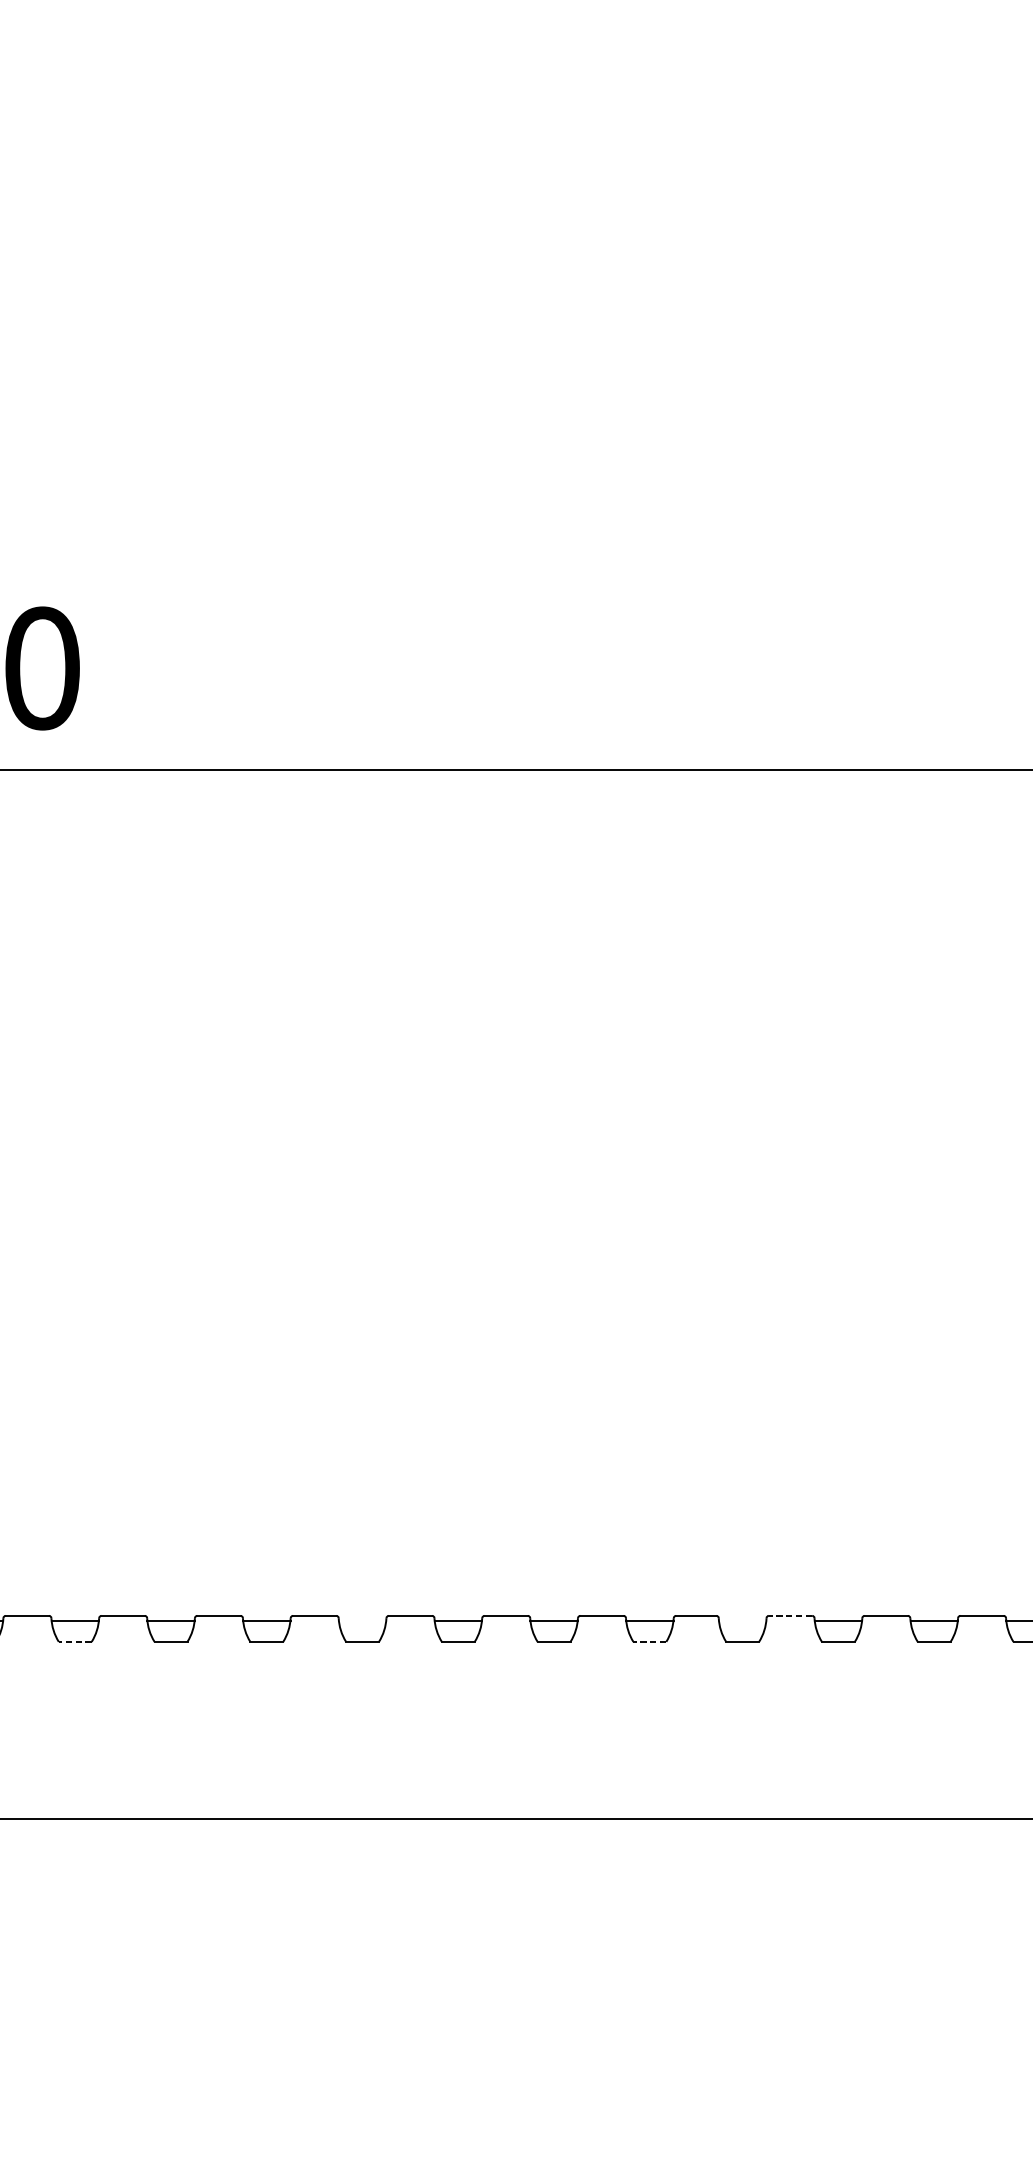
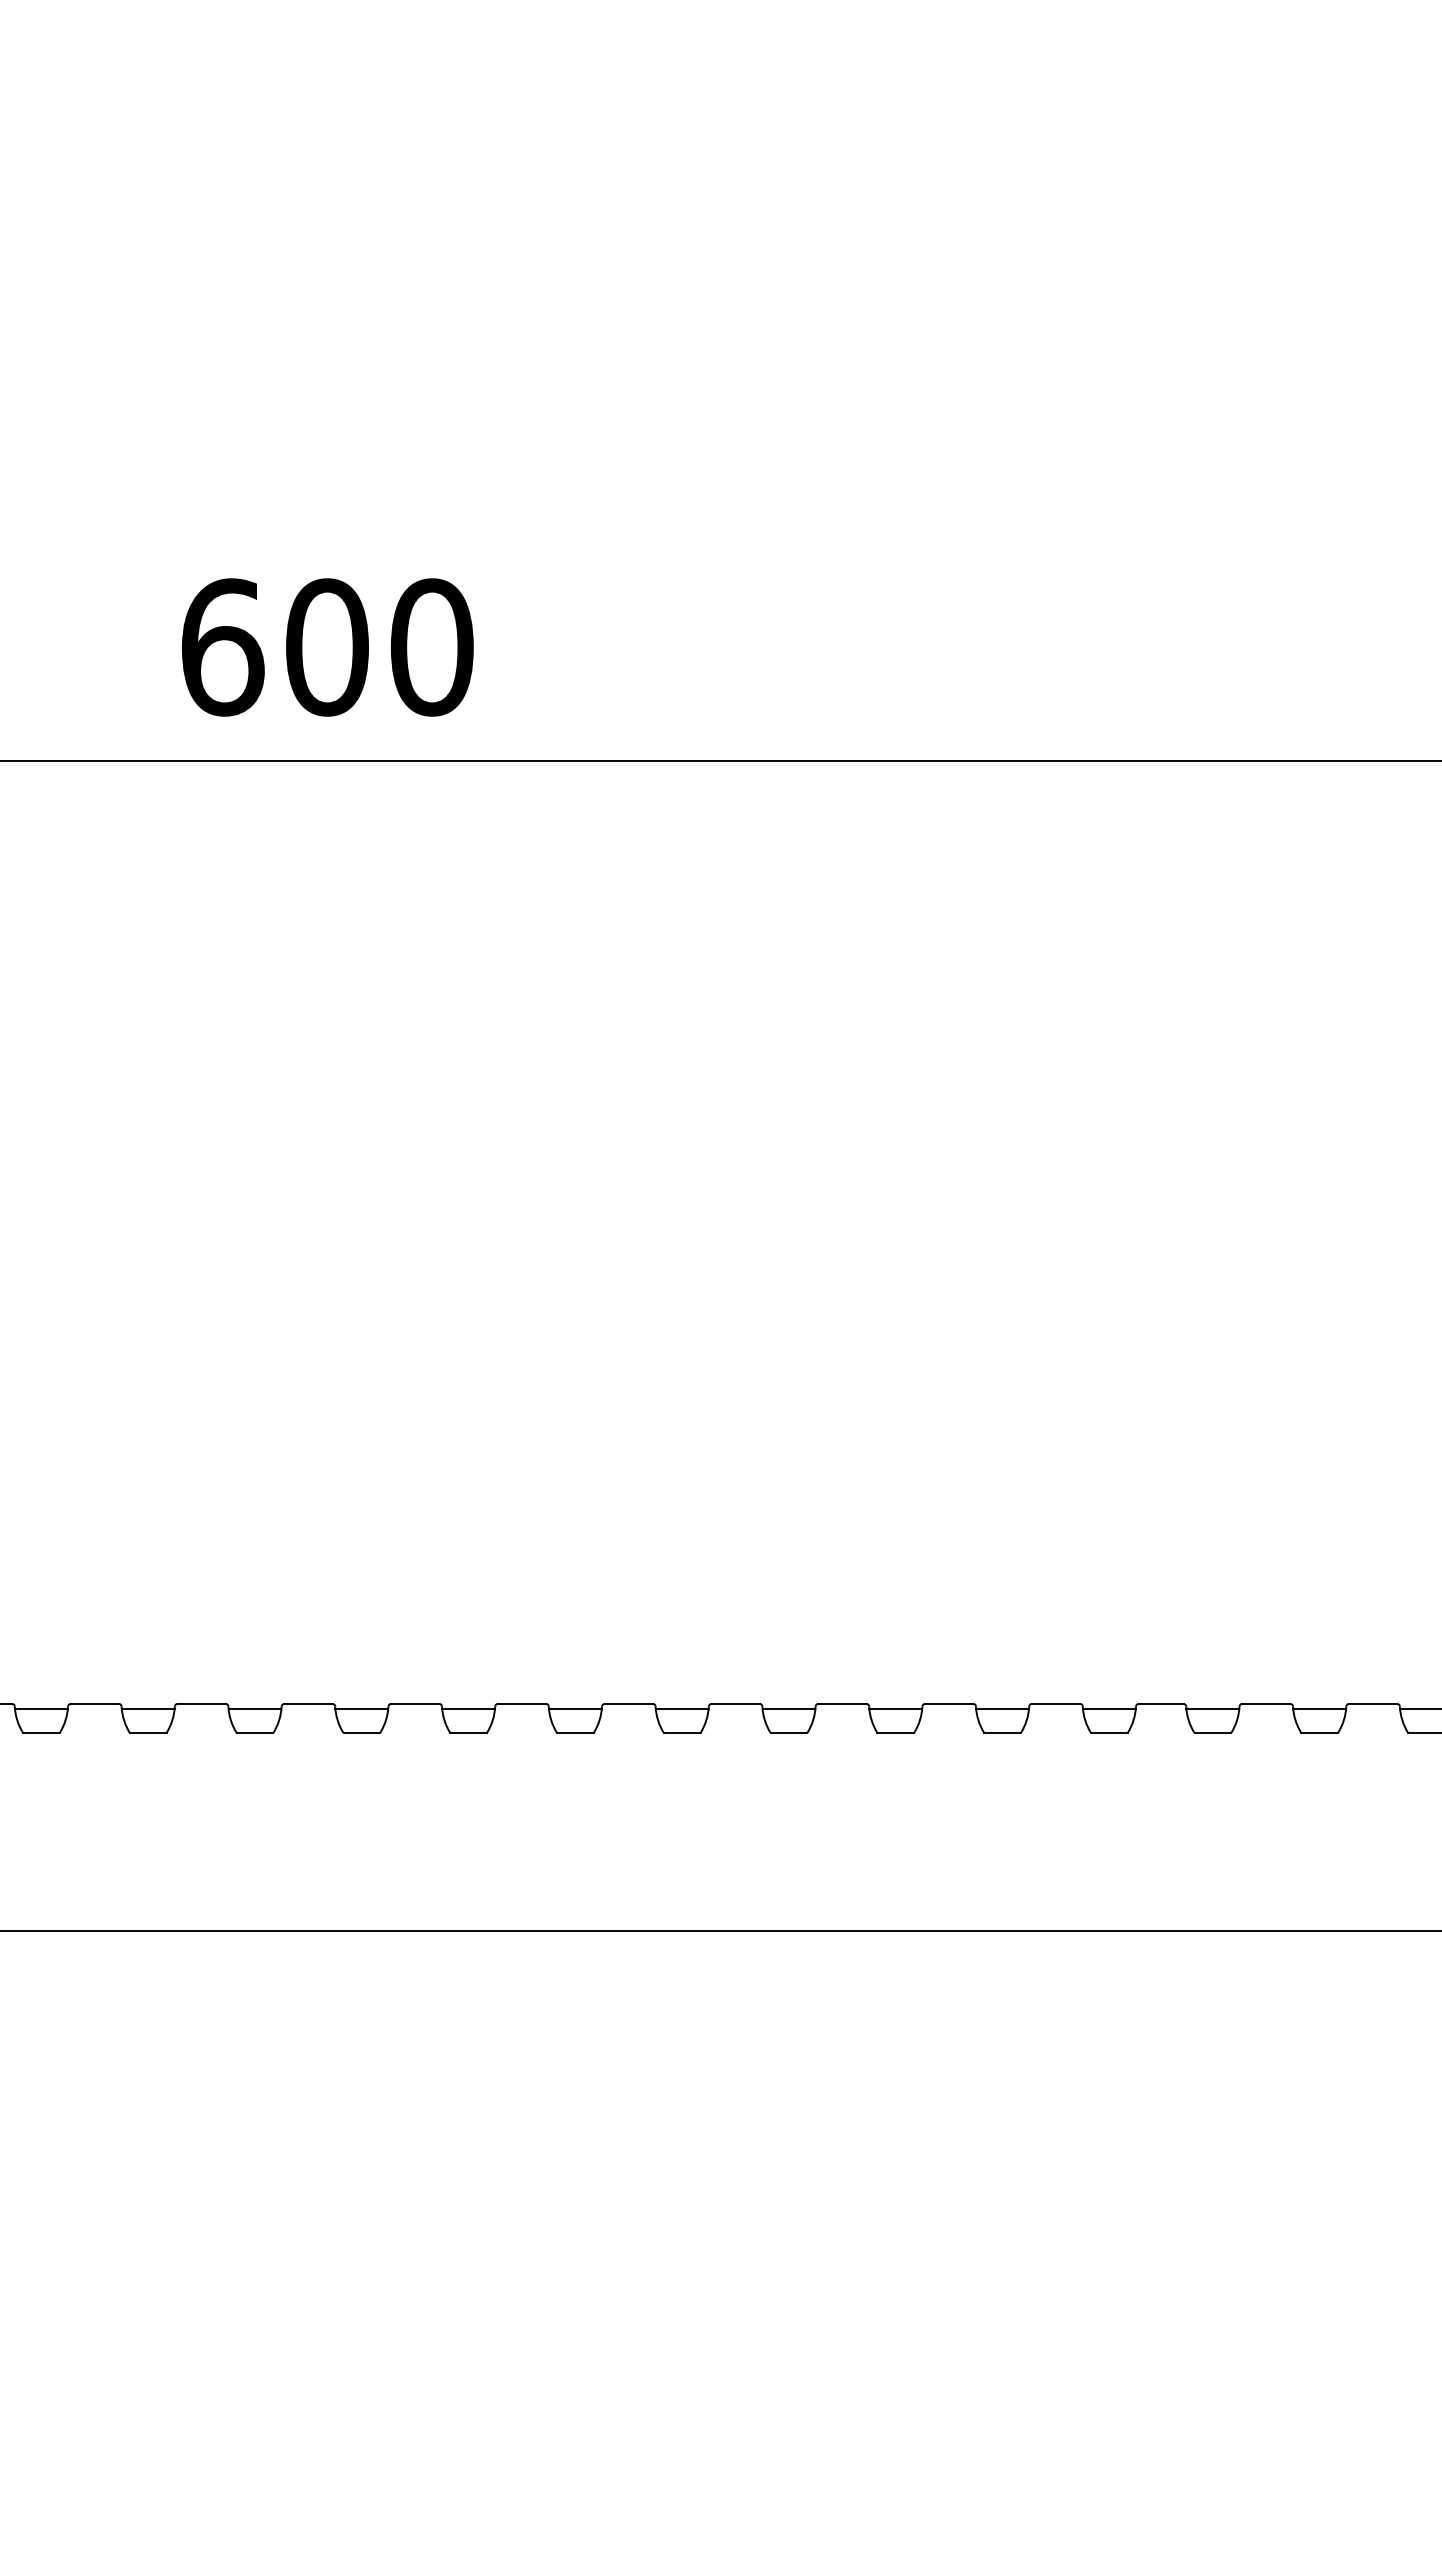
line: (789, 1615) -> (1265, 1703), dashed -> solid
line: (362, 1620) -> (788, 1709), added
line: (742, 1620) -> (1212, 1709), added
line: (75, 1642) -> (468, 1733), dashed -> solid
line: (649, 1642) -> (1108, 1733), dashed -> solid

